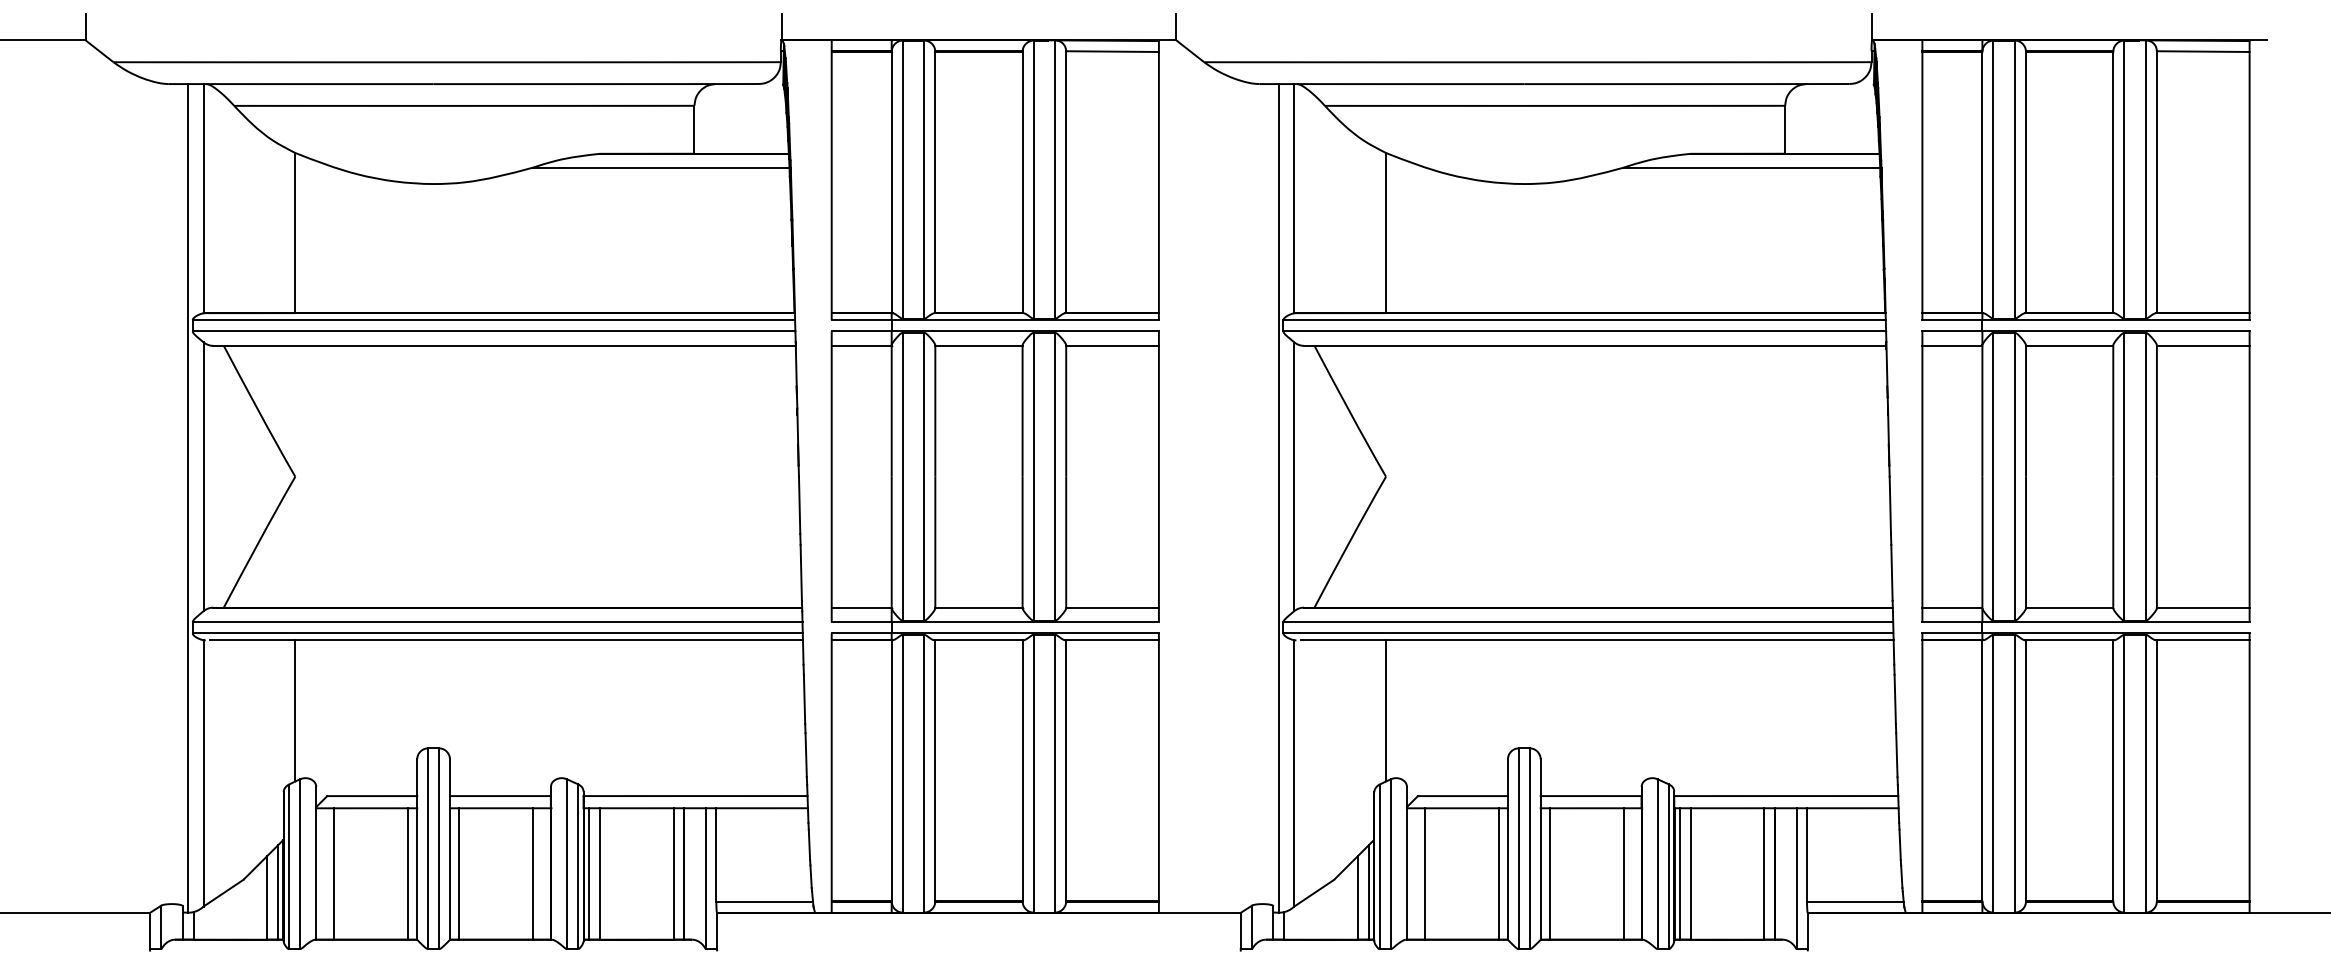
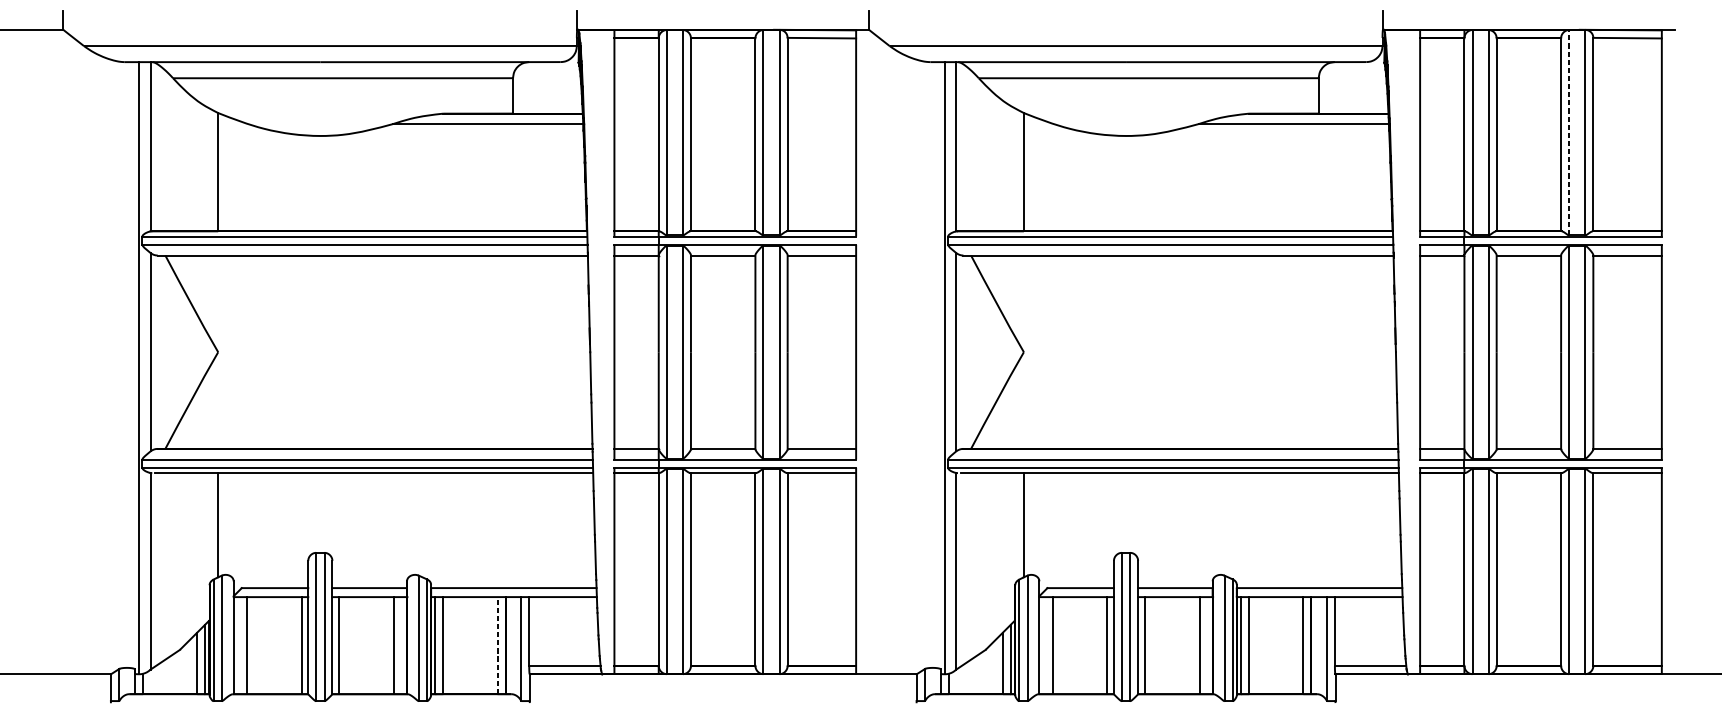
line: (2124, 179) -> (1569, 132), solid -> dashed
line: (673, 873) -> (497, 645), solid -> dashed

